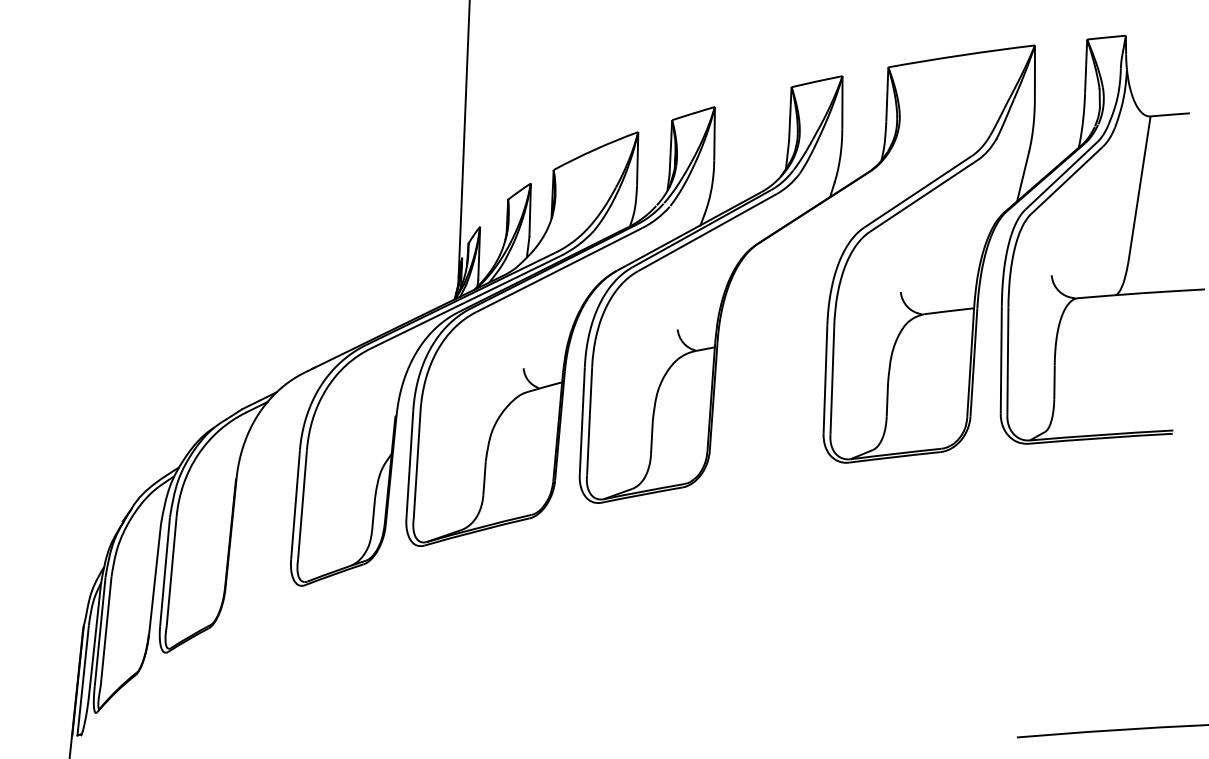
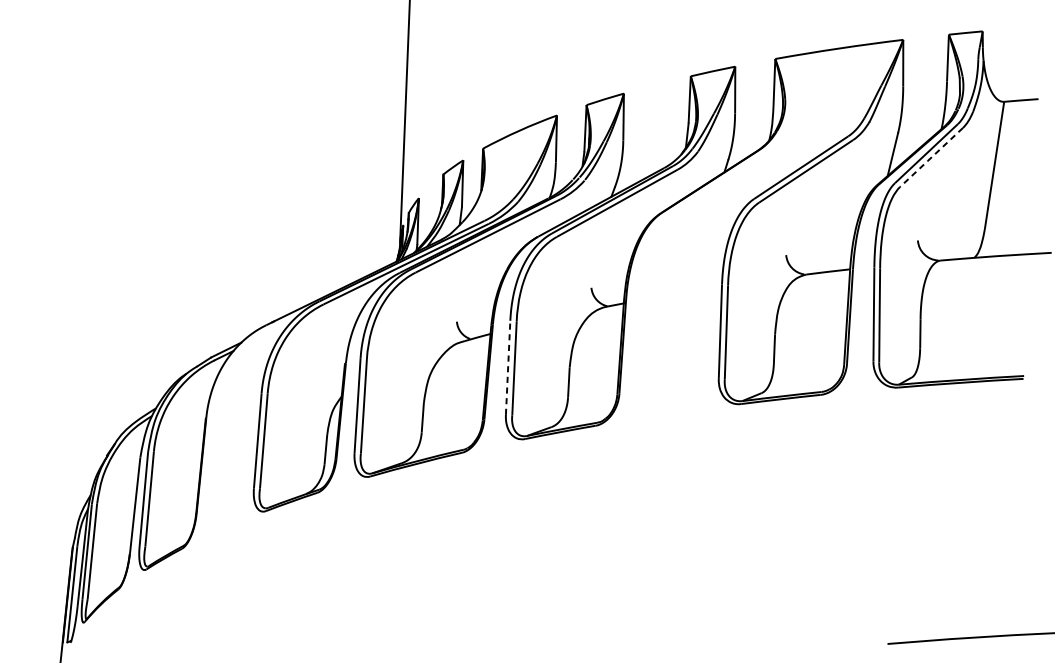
line: (1066, 180) -> (930, 157), solid -> dashed
line: (582, 420) -> (508, 367), solid -> dashed

